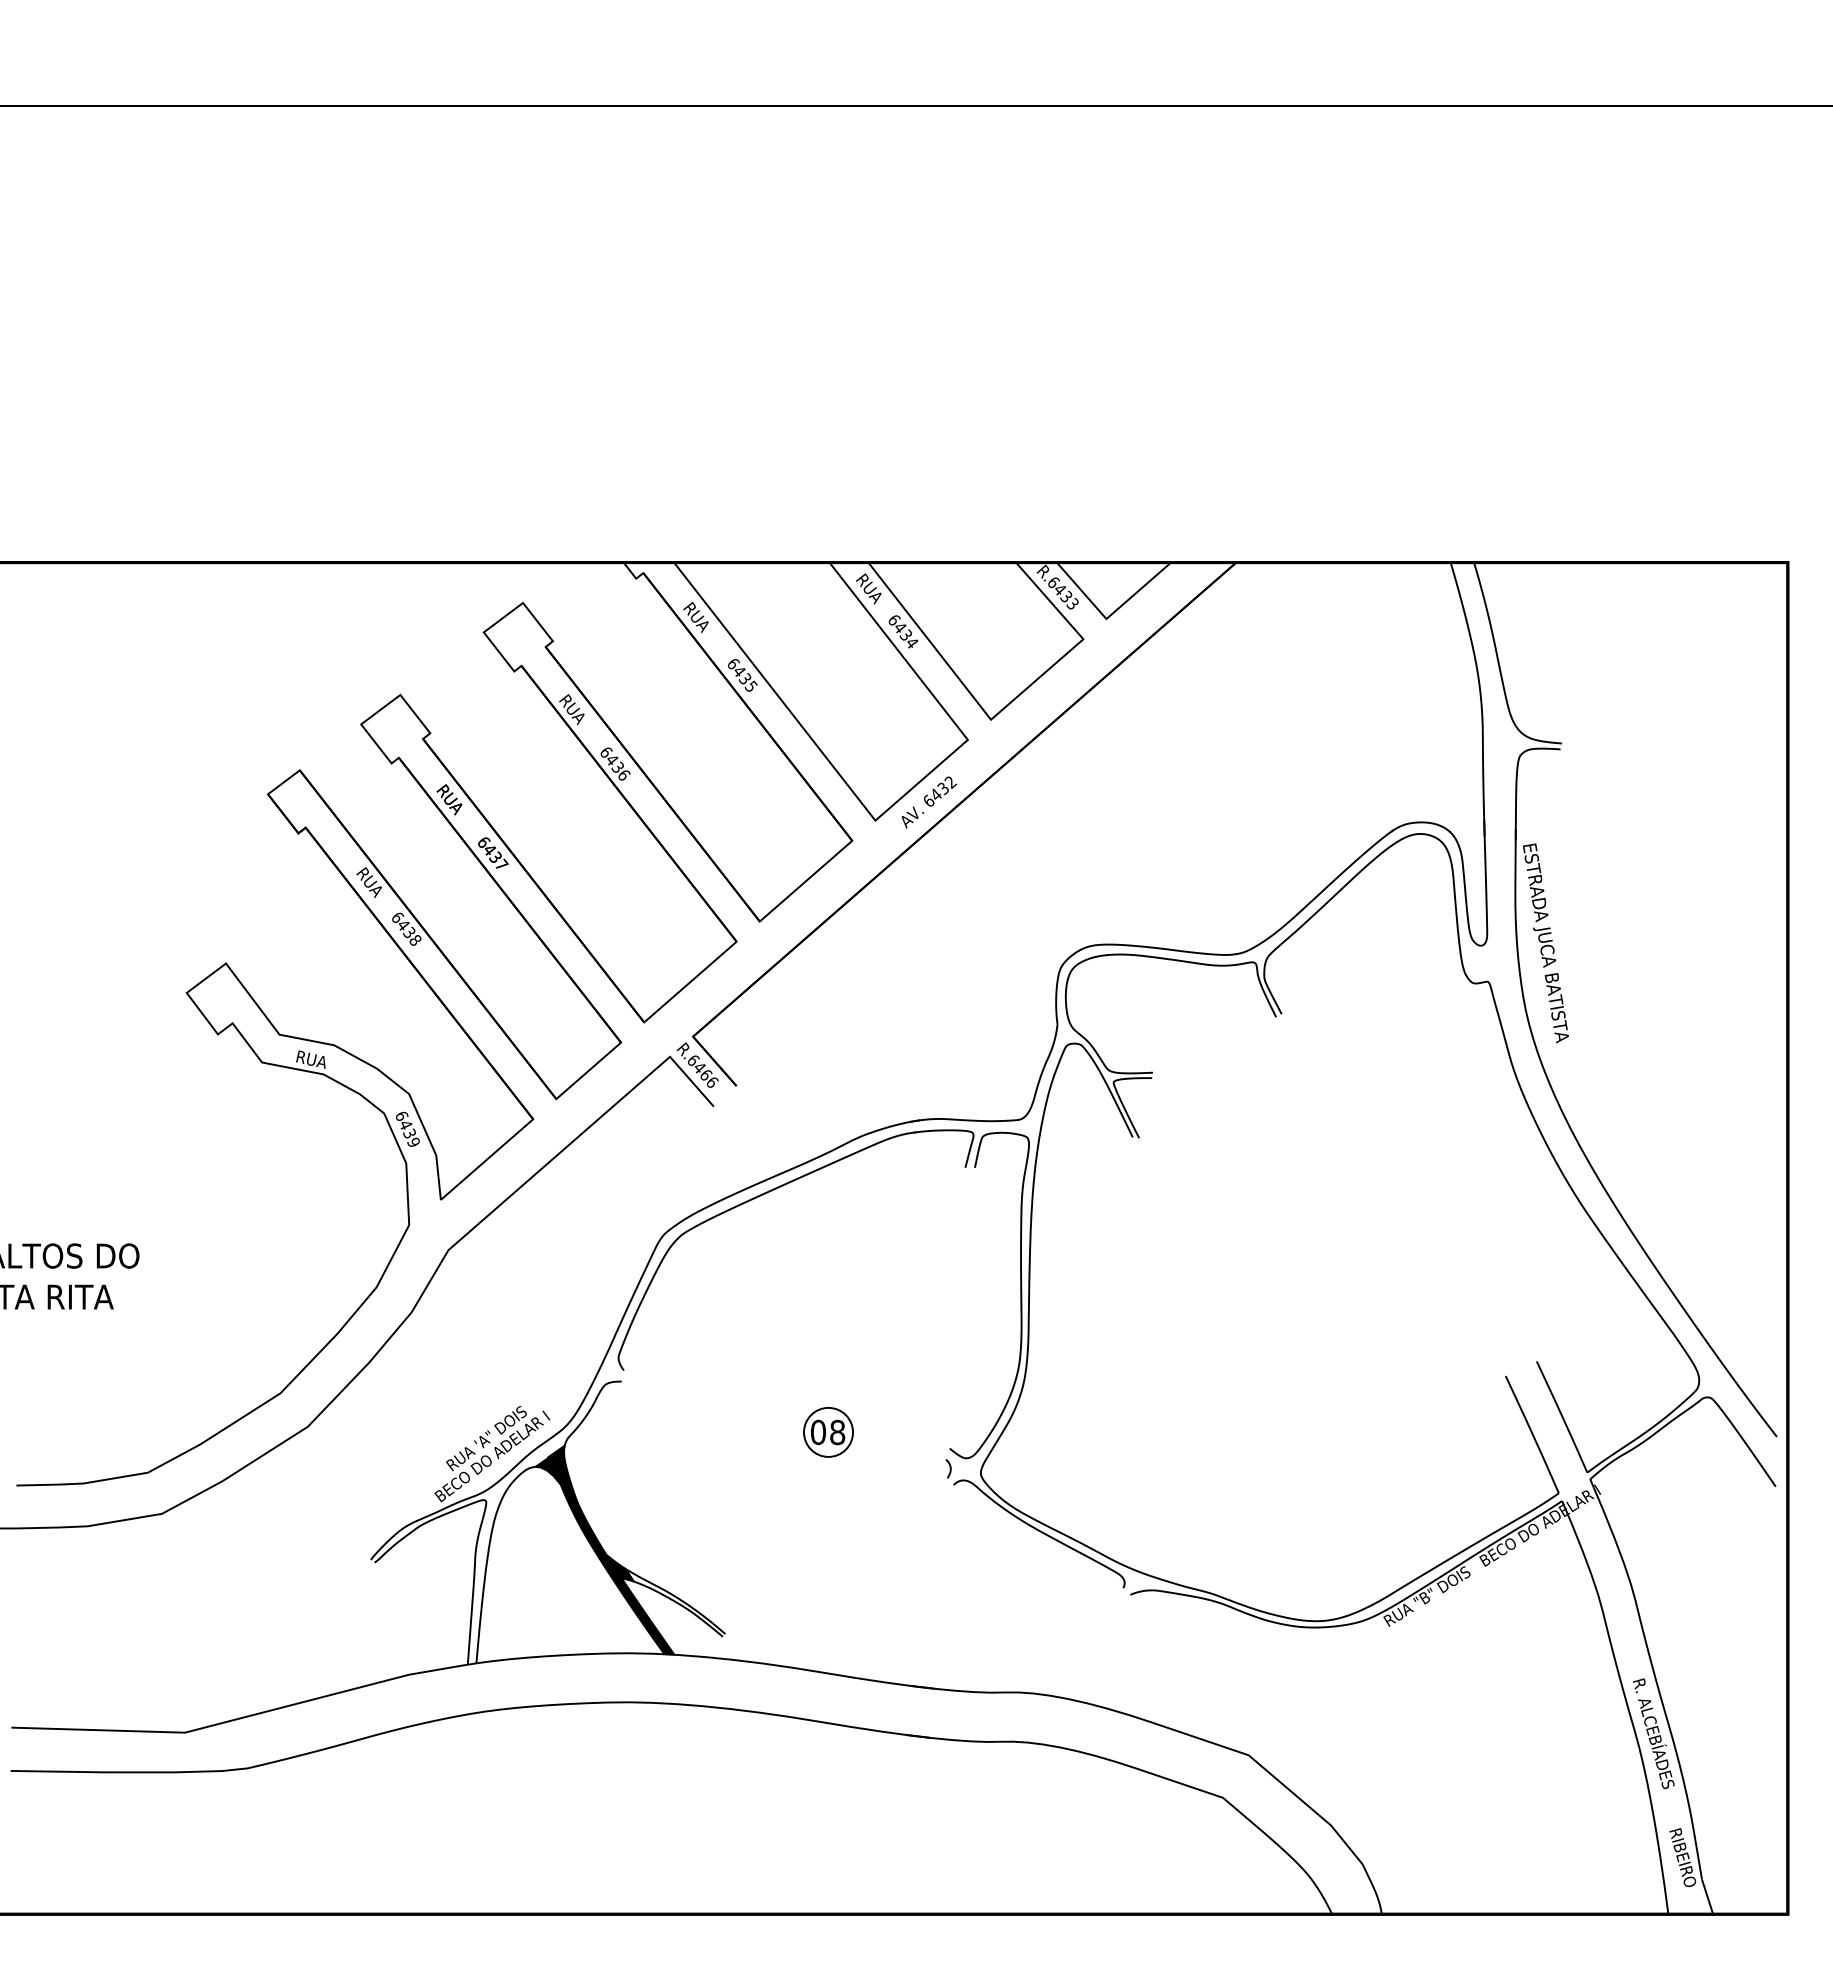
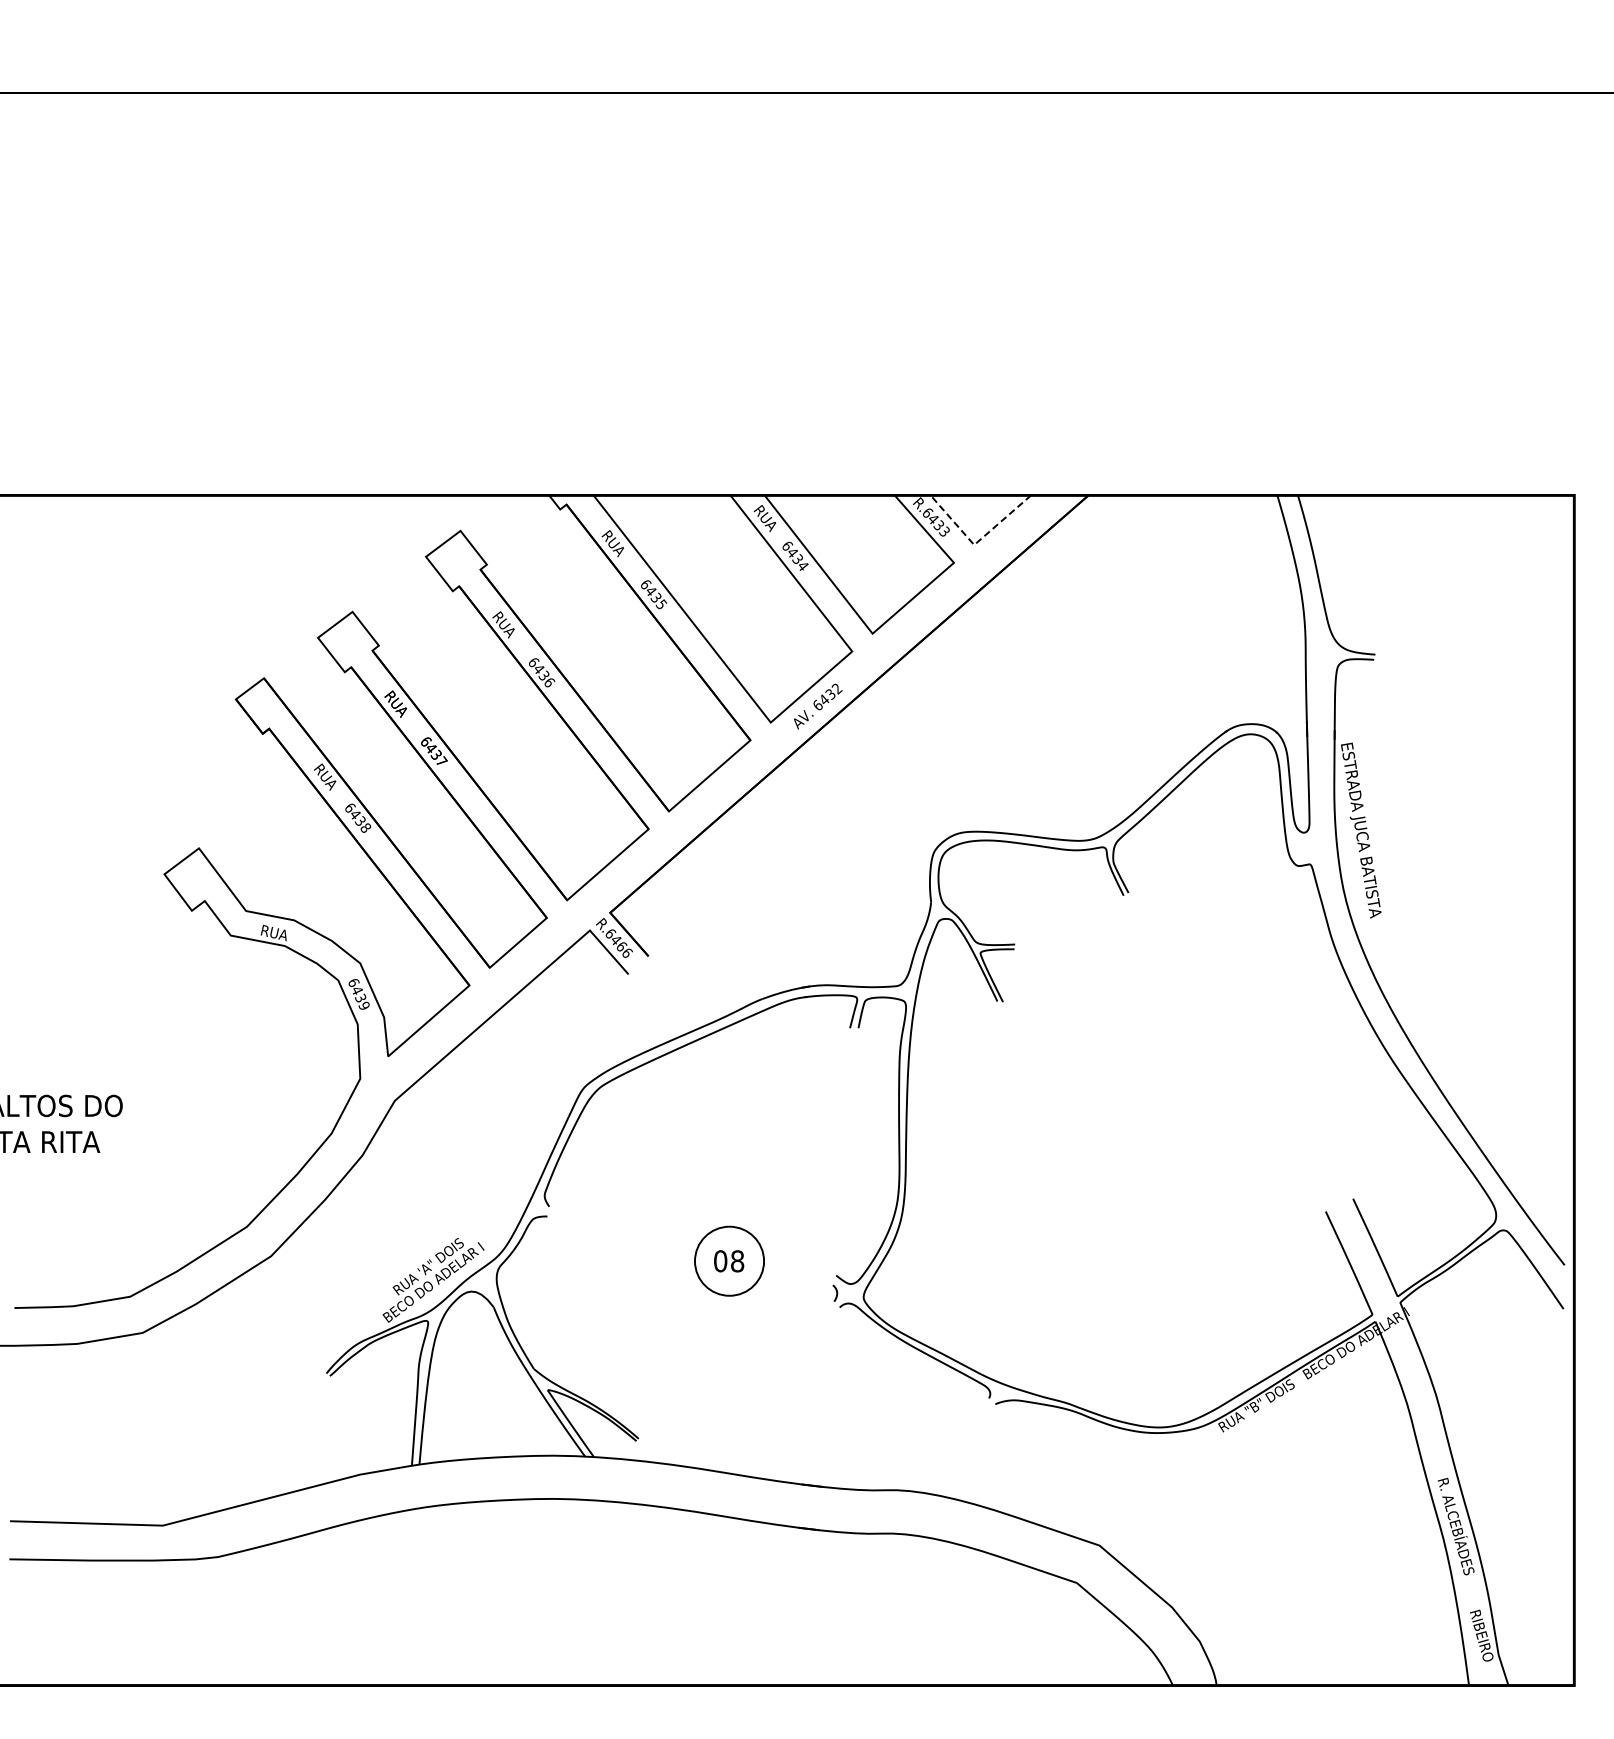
line: (1110, 616) -> (977, 542), solid -> dashed
circle: (828, 1431) -> (729, 1260), size x1.6
hatch: (604, 1549) -> (532, 1364), removed

